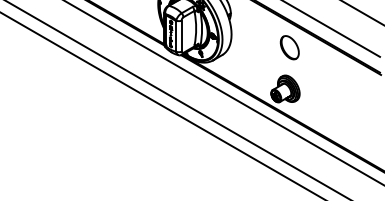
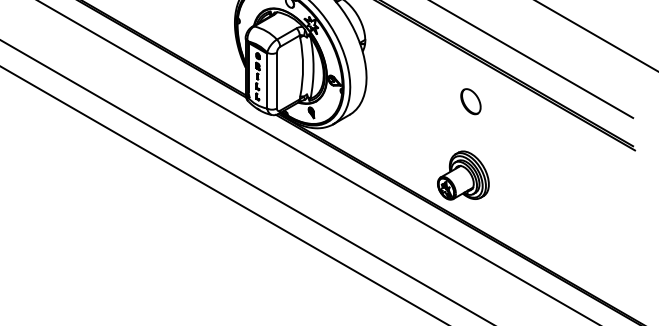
part: (289, 47) -> (470, 101), size x0.6

